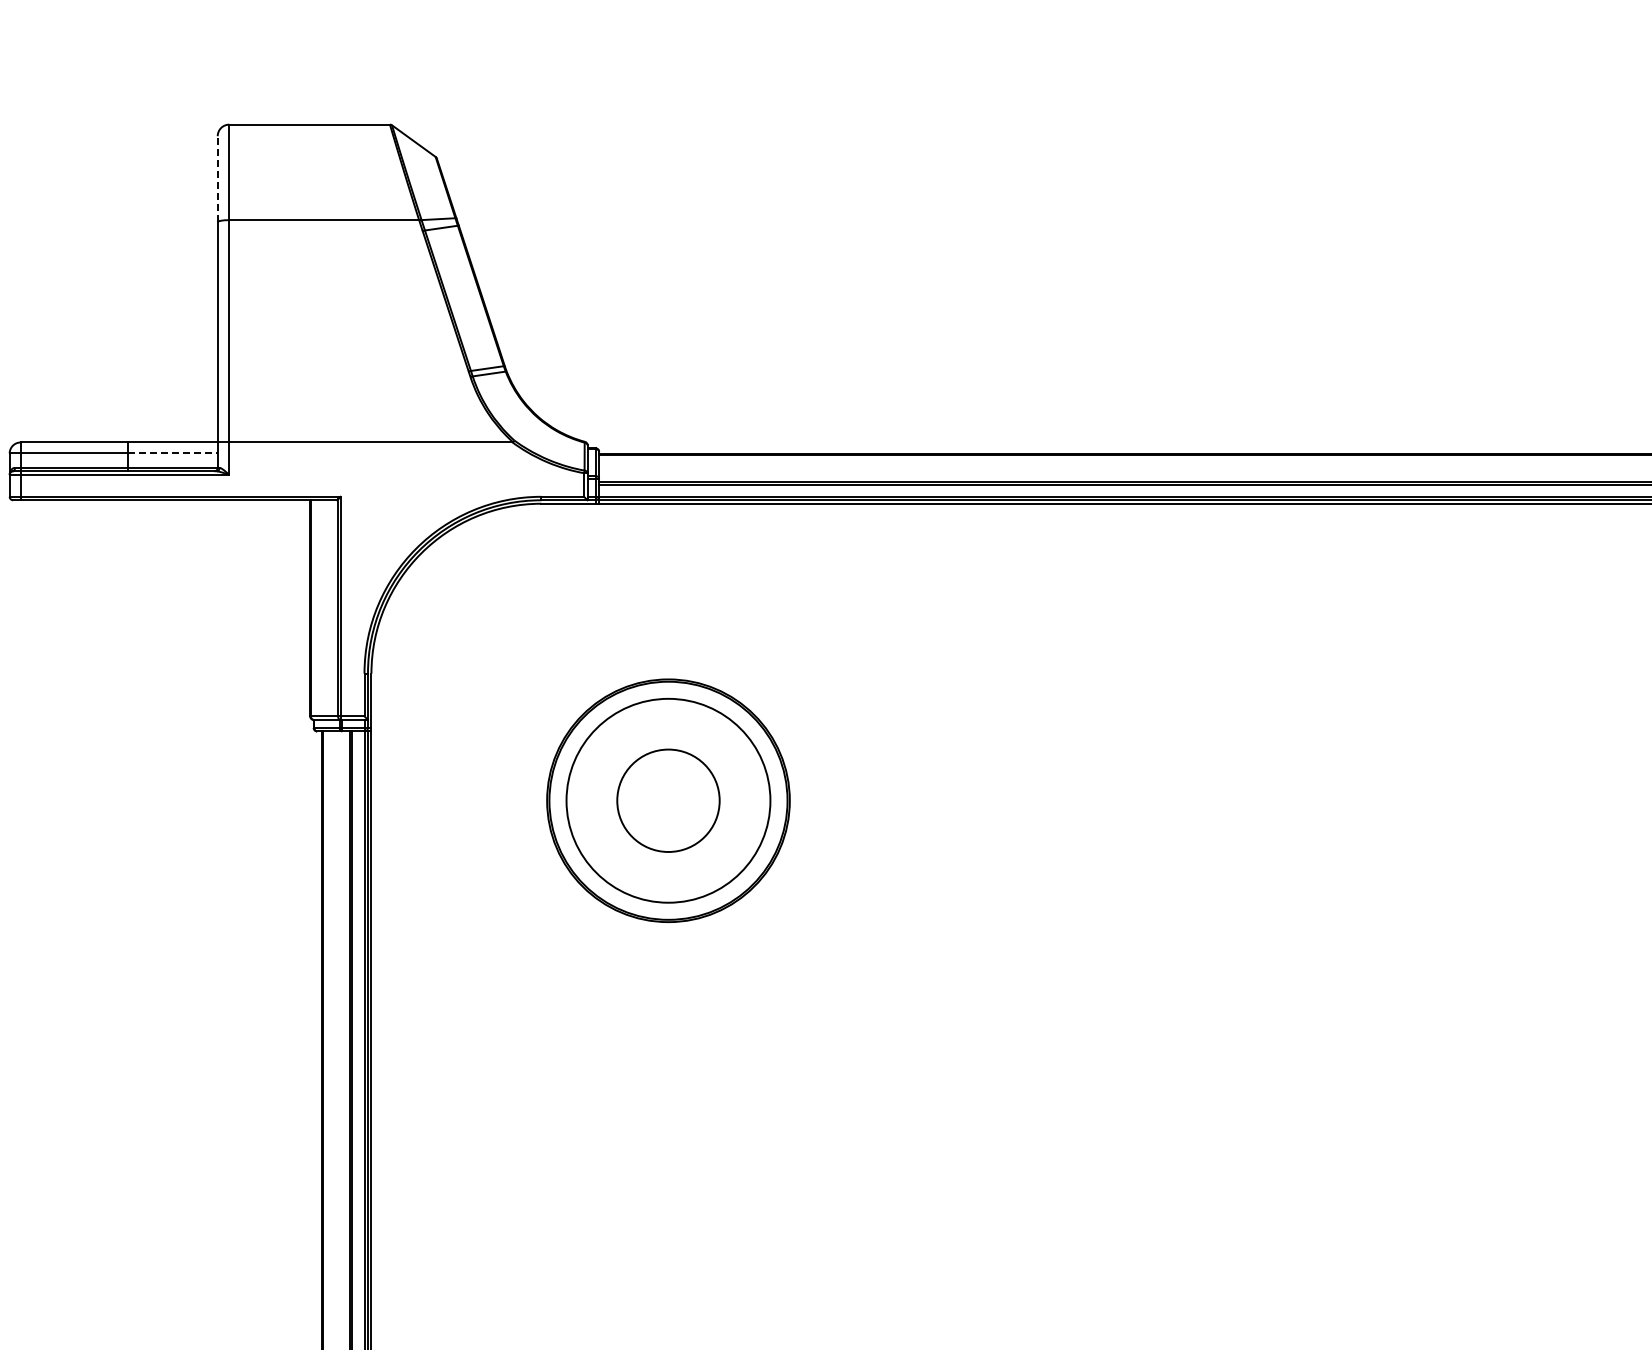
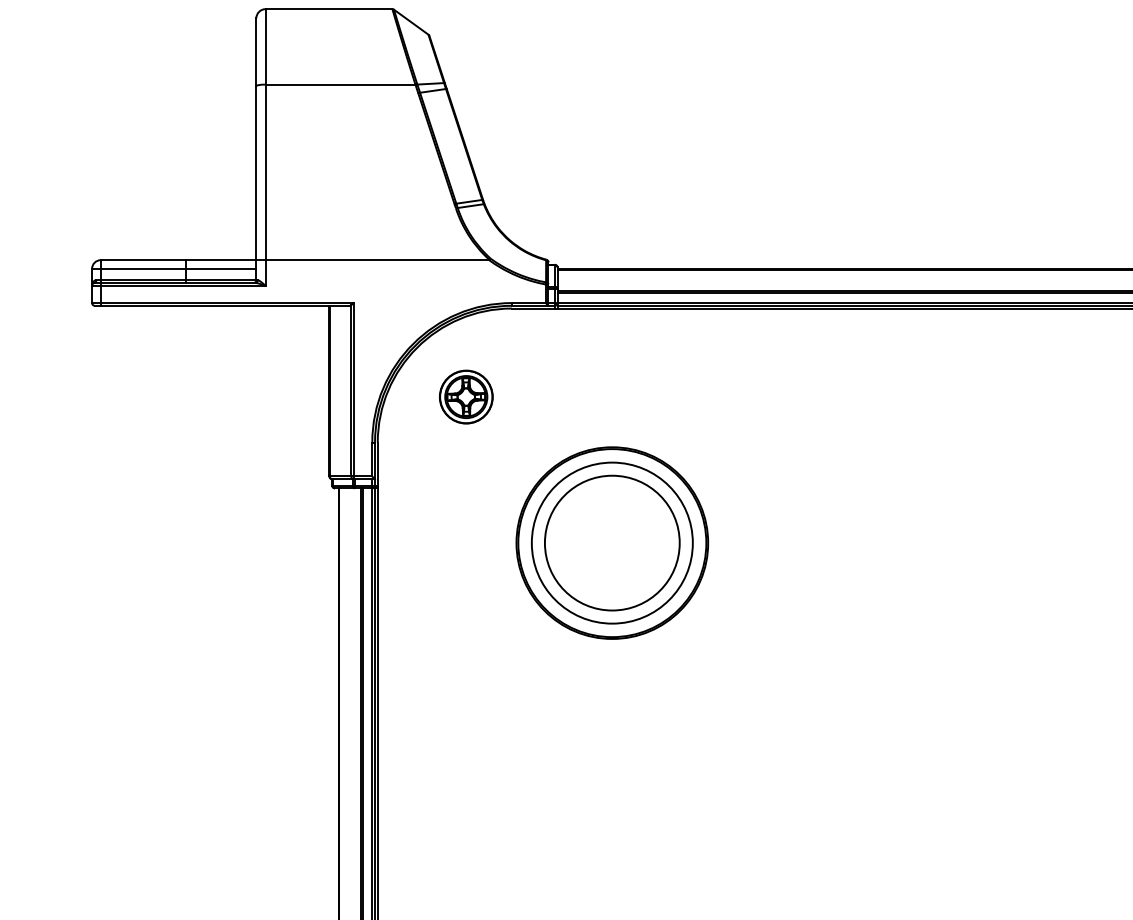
line: (217, 179) -> (256, 52), dashed -> solid
line: (172, 453) -> (220, 268), dashed -> solid
part: (483, 615) -> (466, 396), added
circle: (668, 800) -> (612, 542), size x1.67

